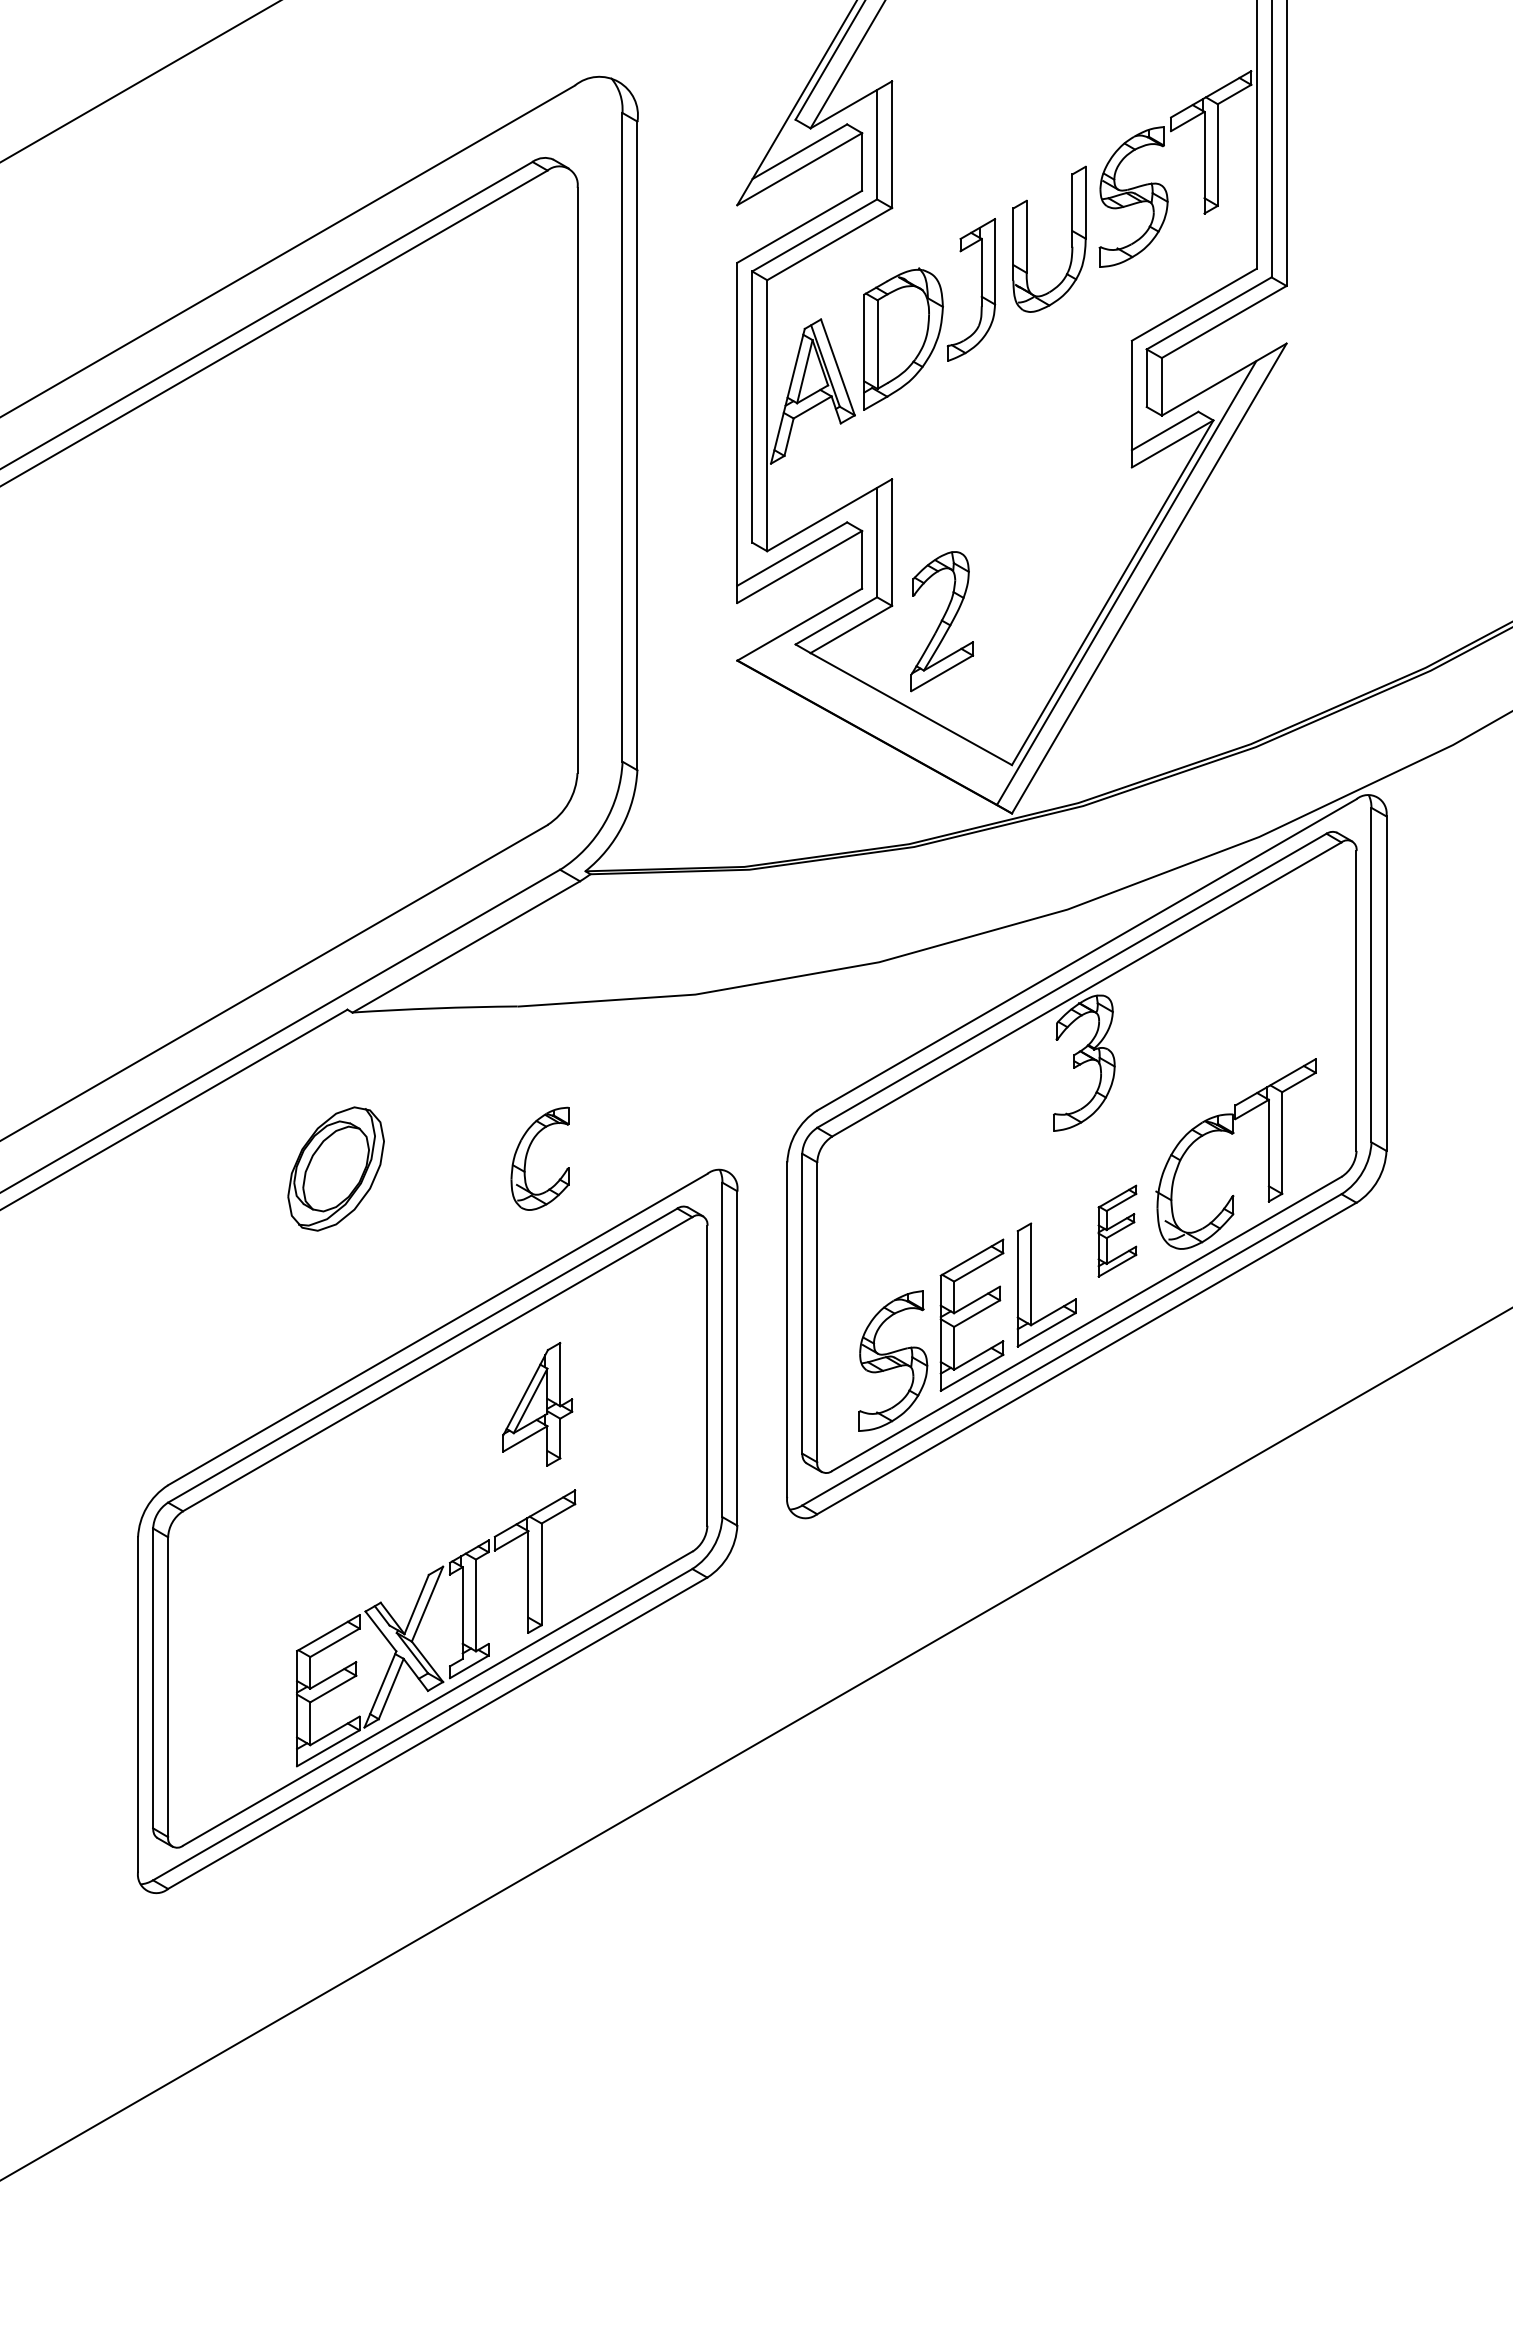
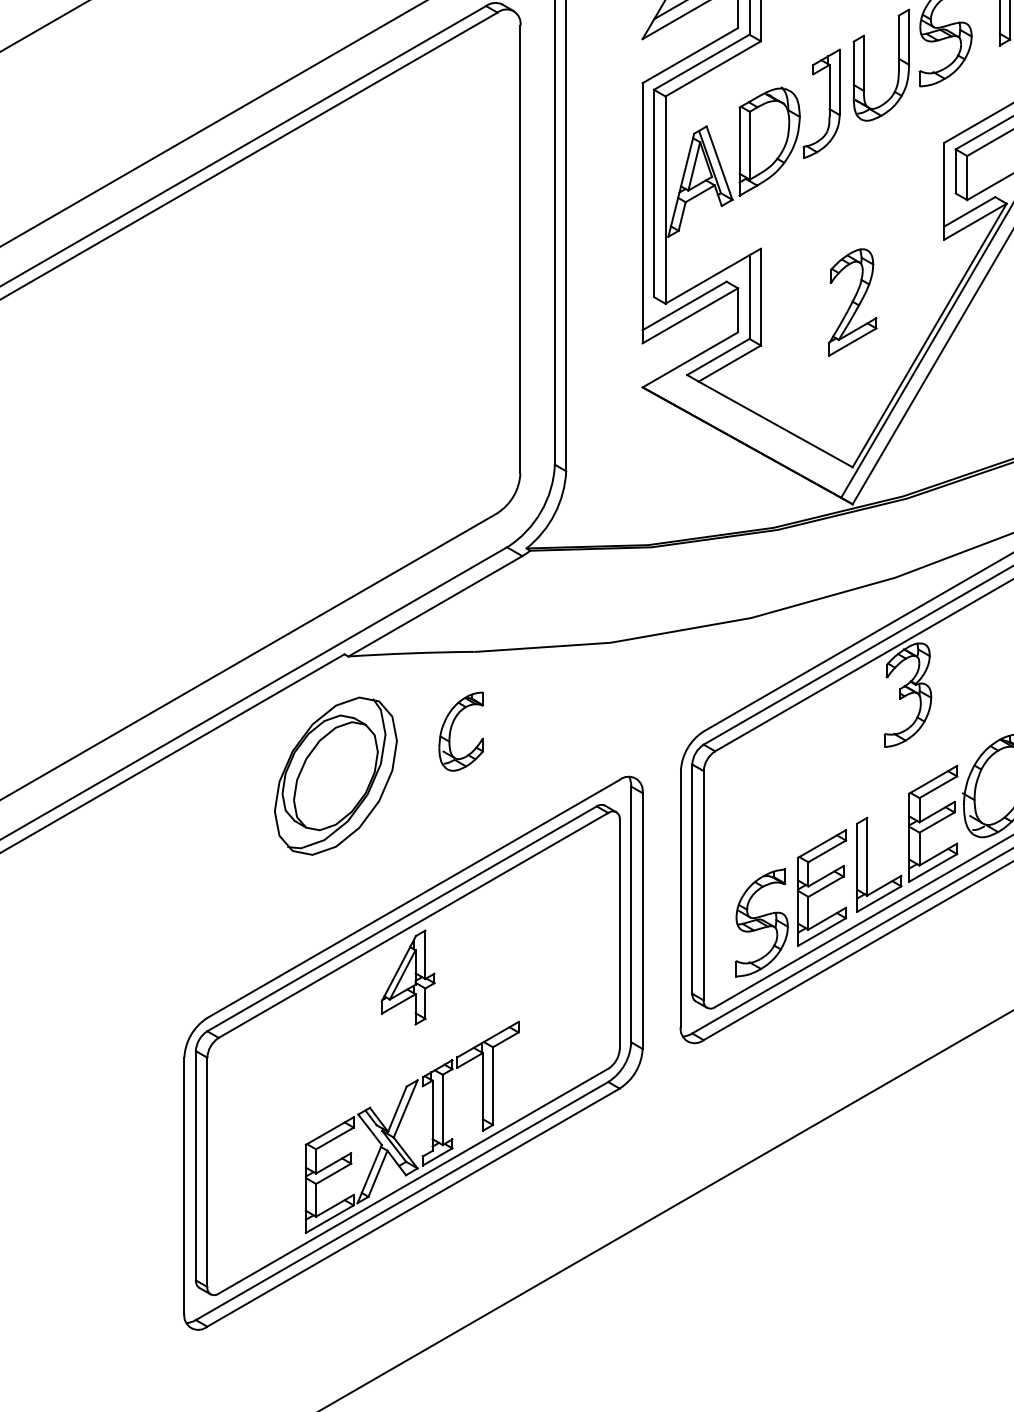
part: (942, 621) -> (853, 302), moved
part: (527, 1156) -> (451, 729), moved
part: (335, 1168) -> (335, 775), size x1.67
part: (1117, 1230) -> (933, 823), size x1.67
part: (537, 1404) -> (408, 977), moved

